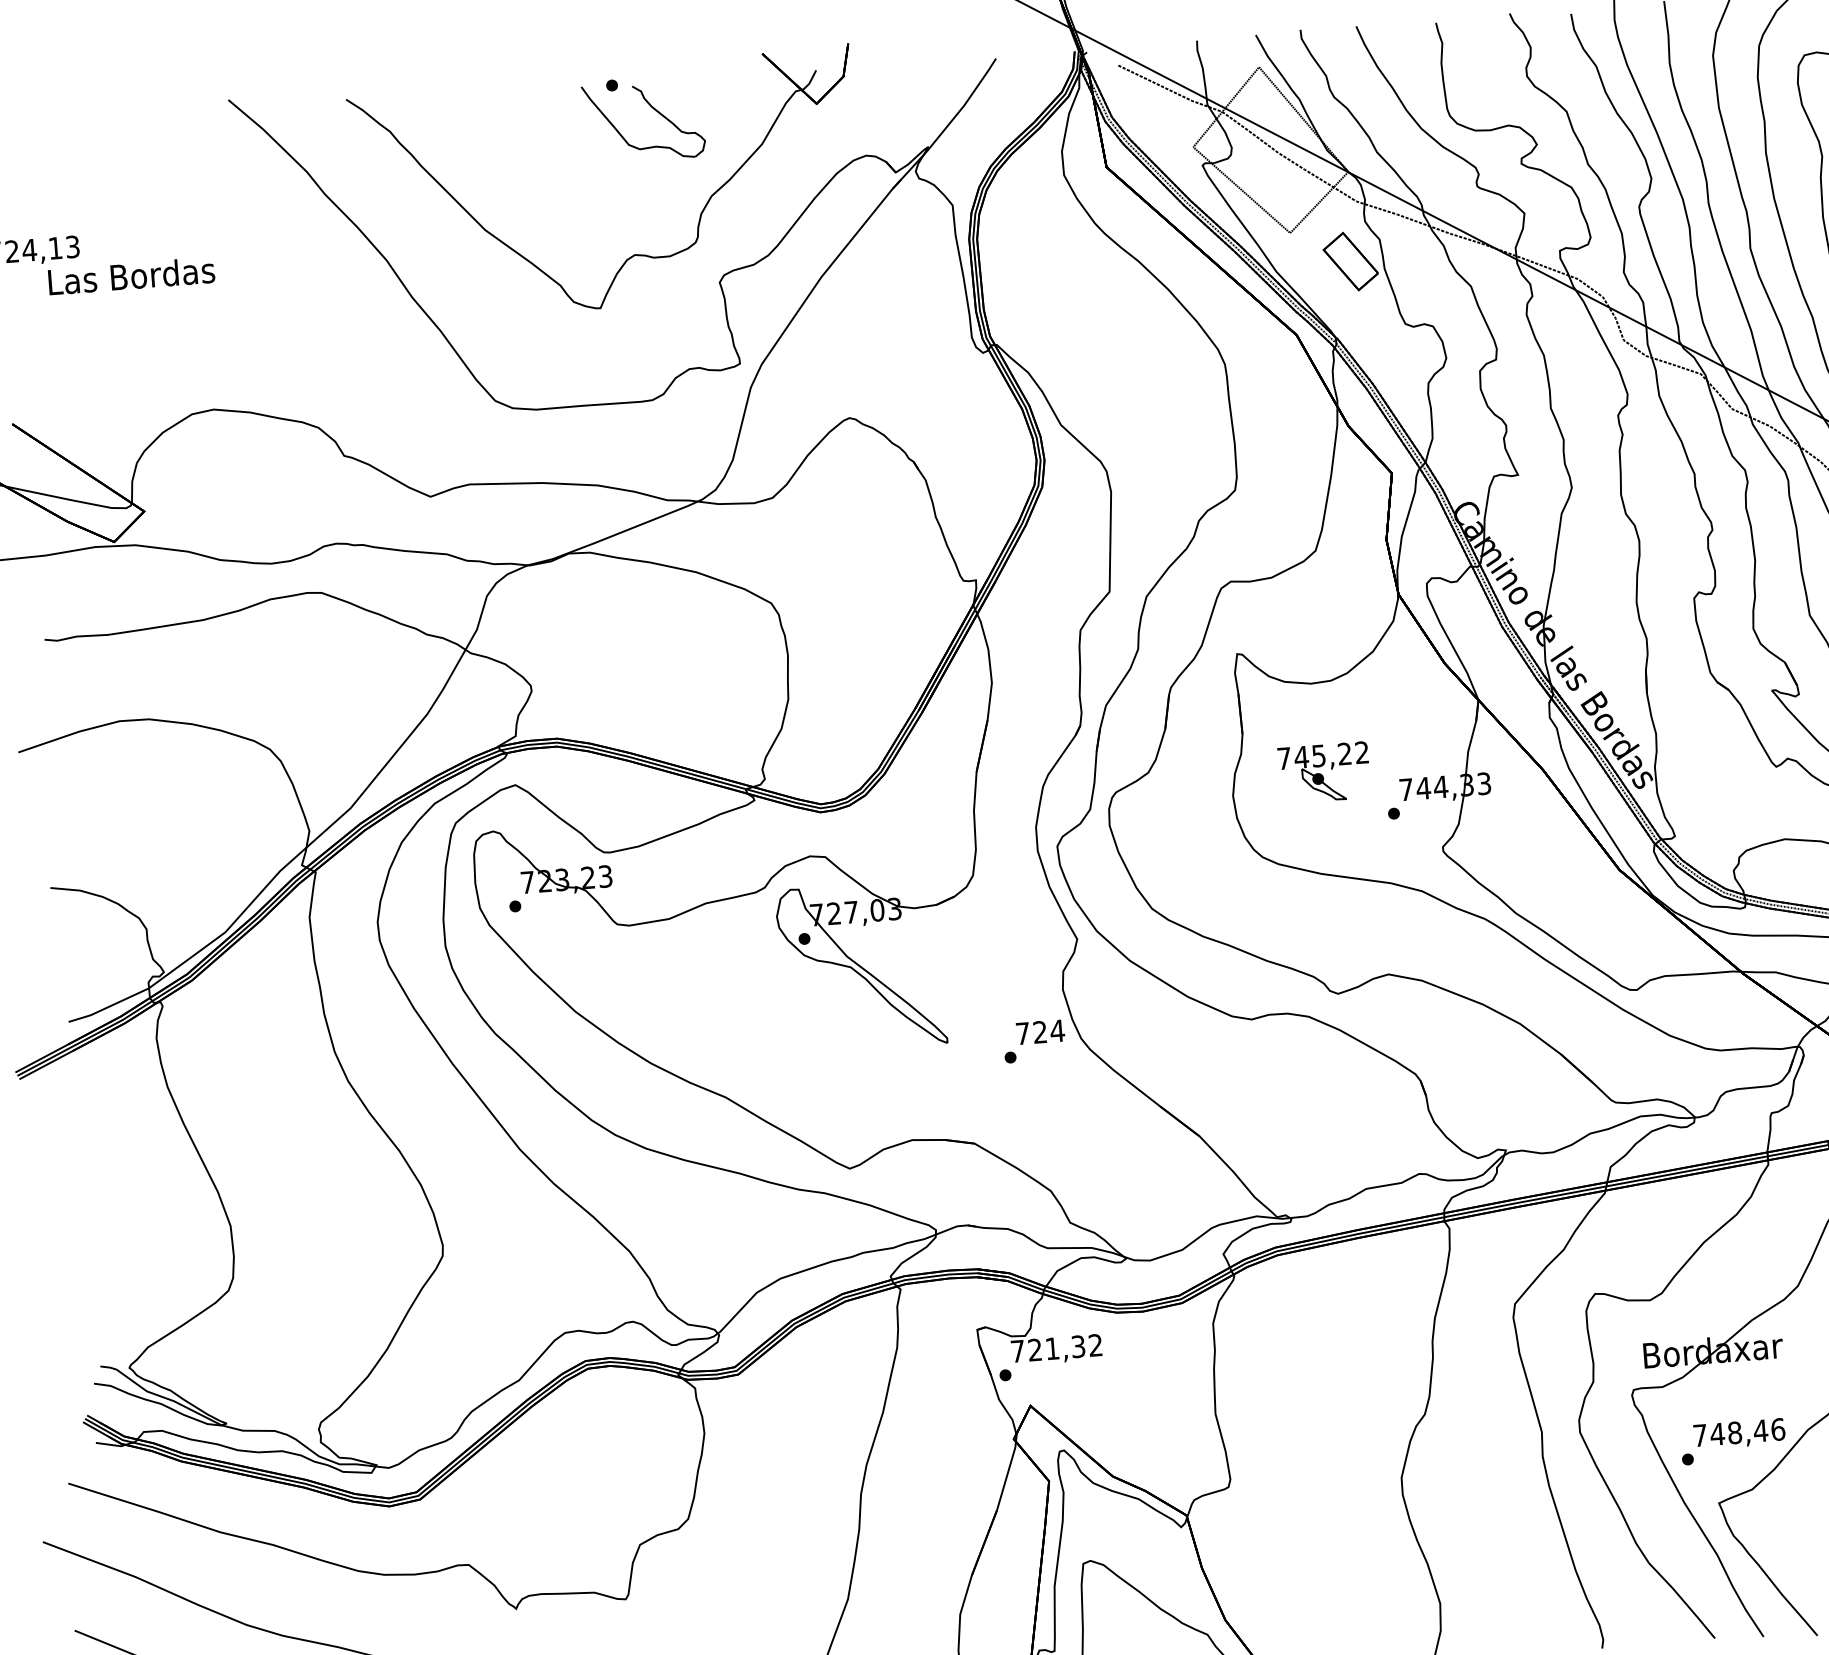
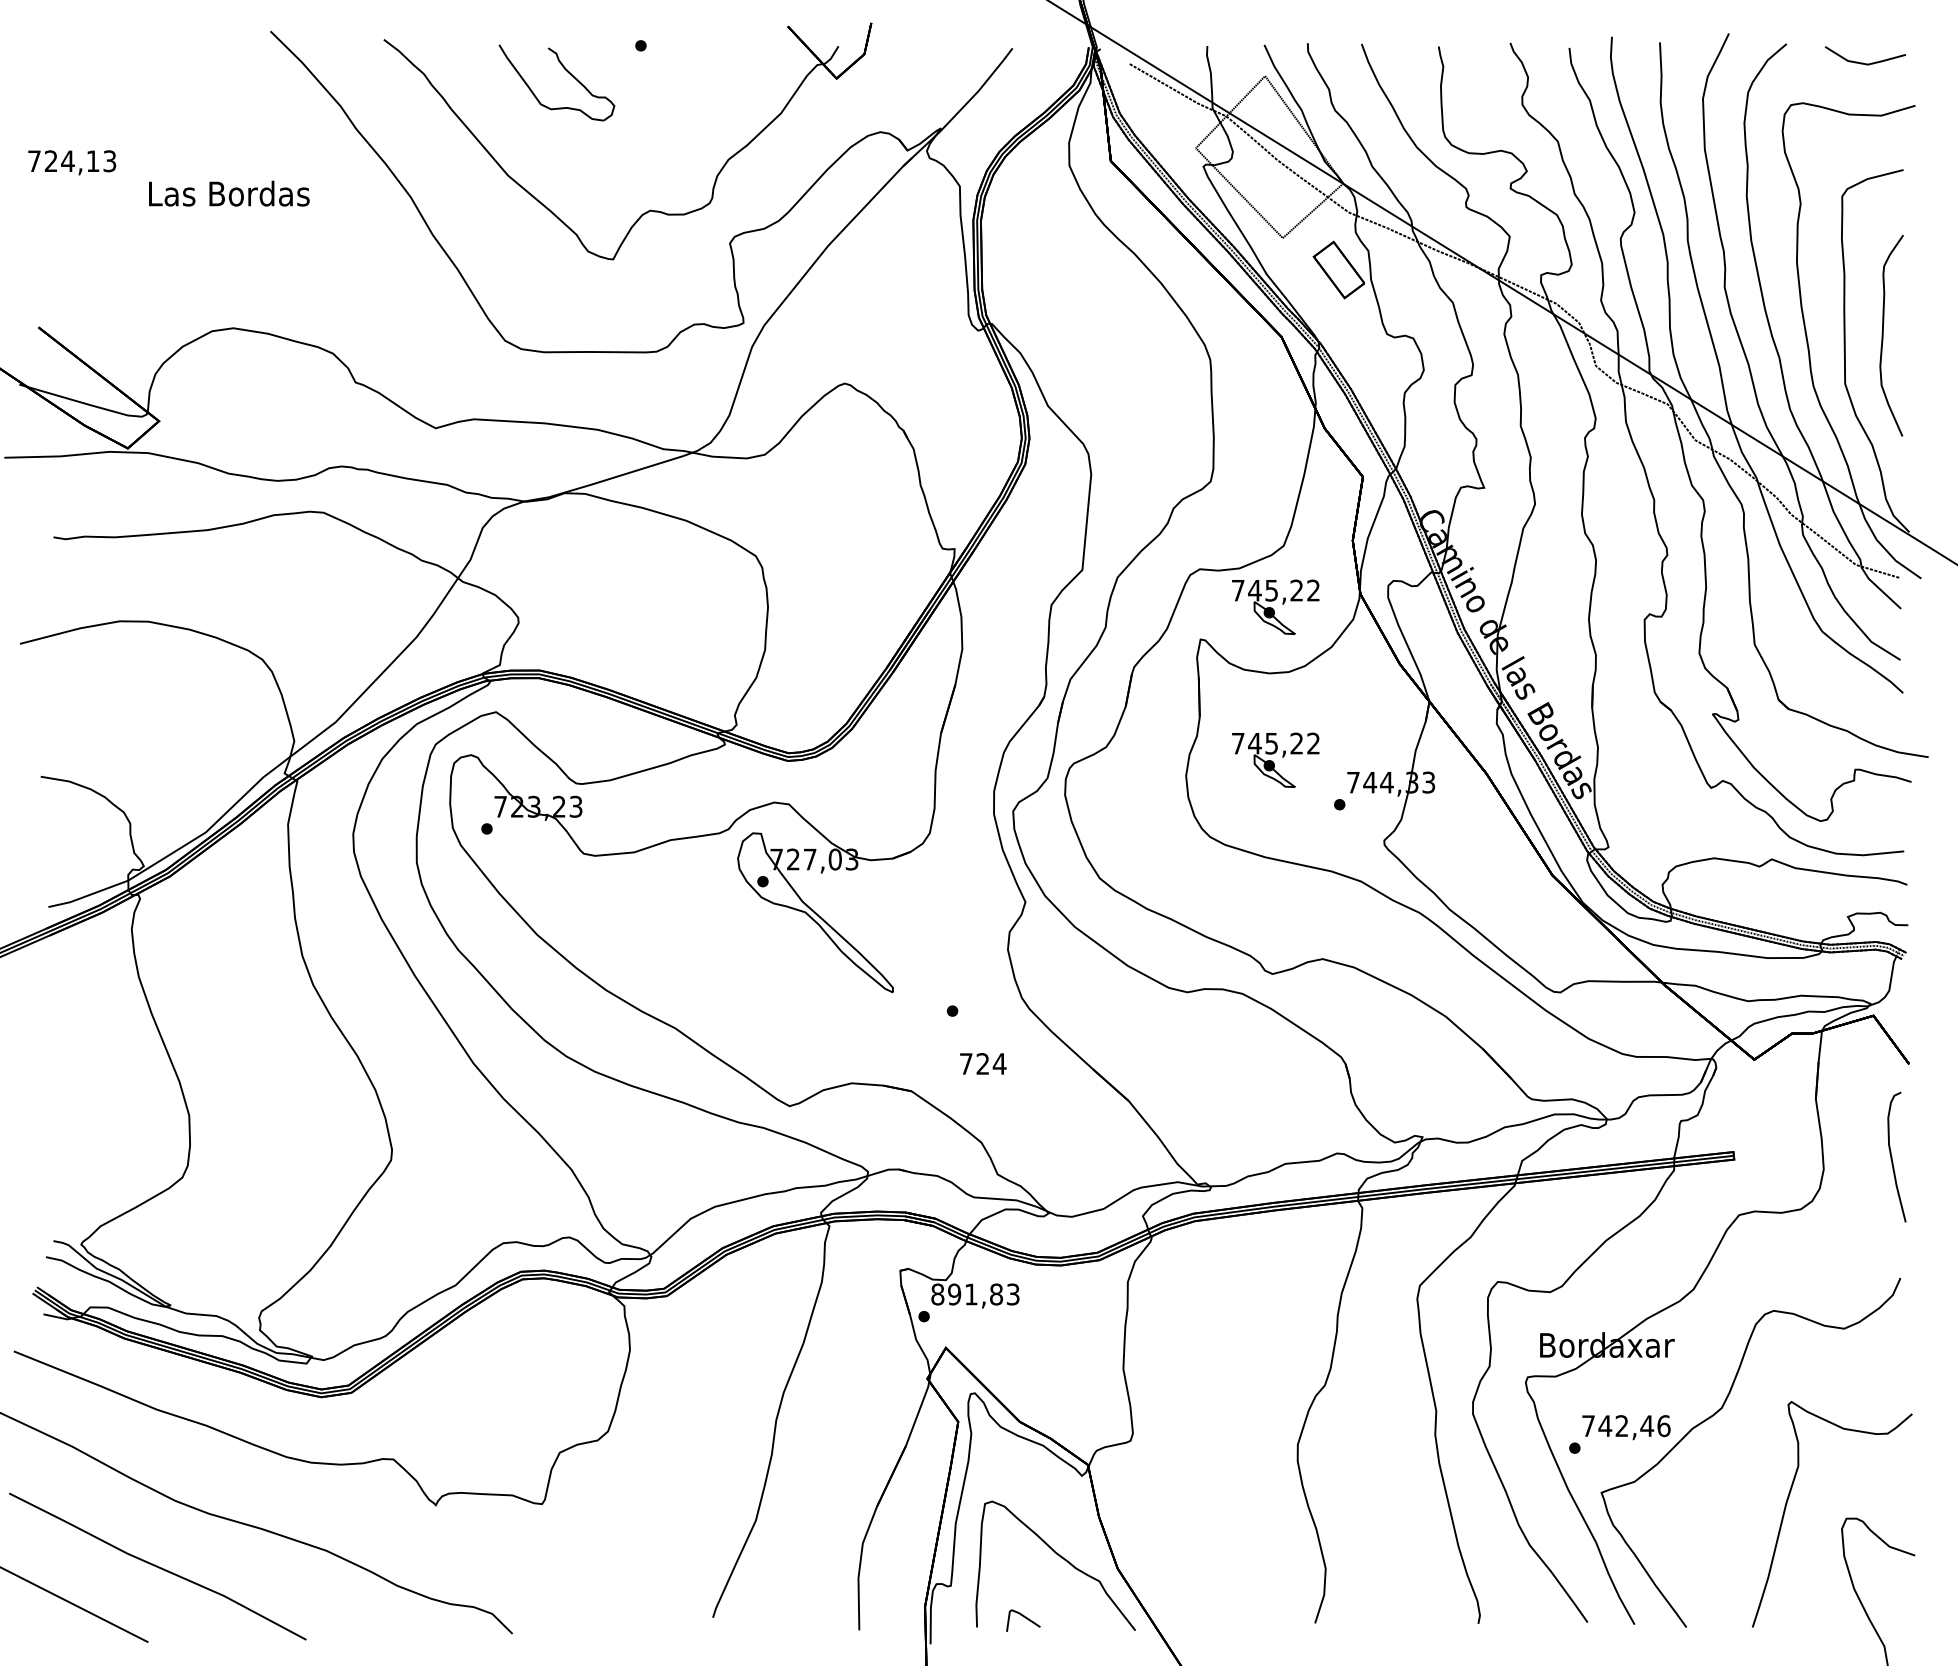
part: (652, 109) -> (566, 71), moved
text: (131, 275) -> (229, 193), moved
part: (1311, 614) -> (1275, 606), added
text: (1040, 1031) -> (983, 1063), moved
text: (1056, 1348) -> (975, 1294), 721,32 -> 891,83
text: (1734, 1433) -> (1621, 1426), 748,46 -> 742,46

